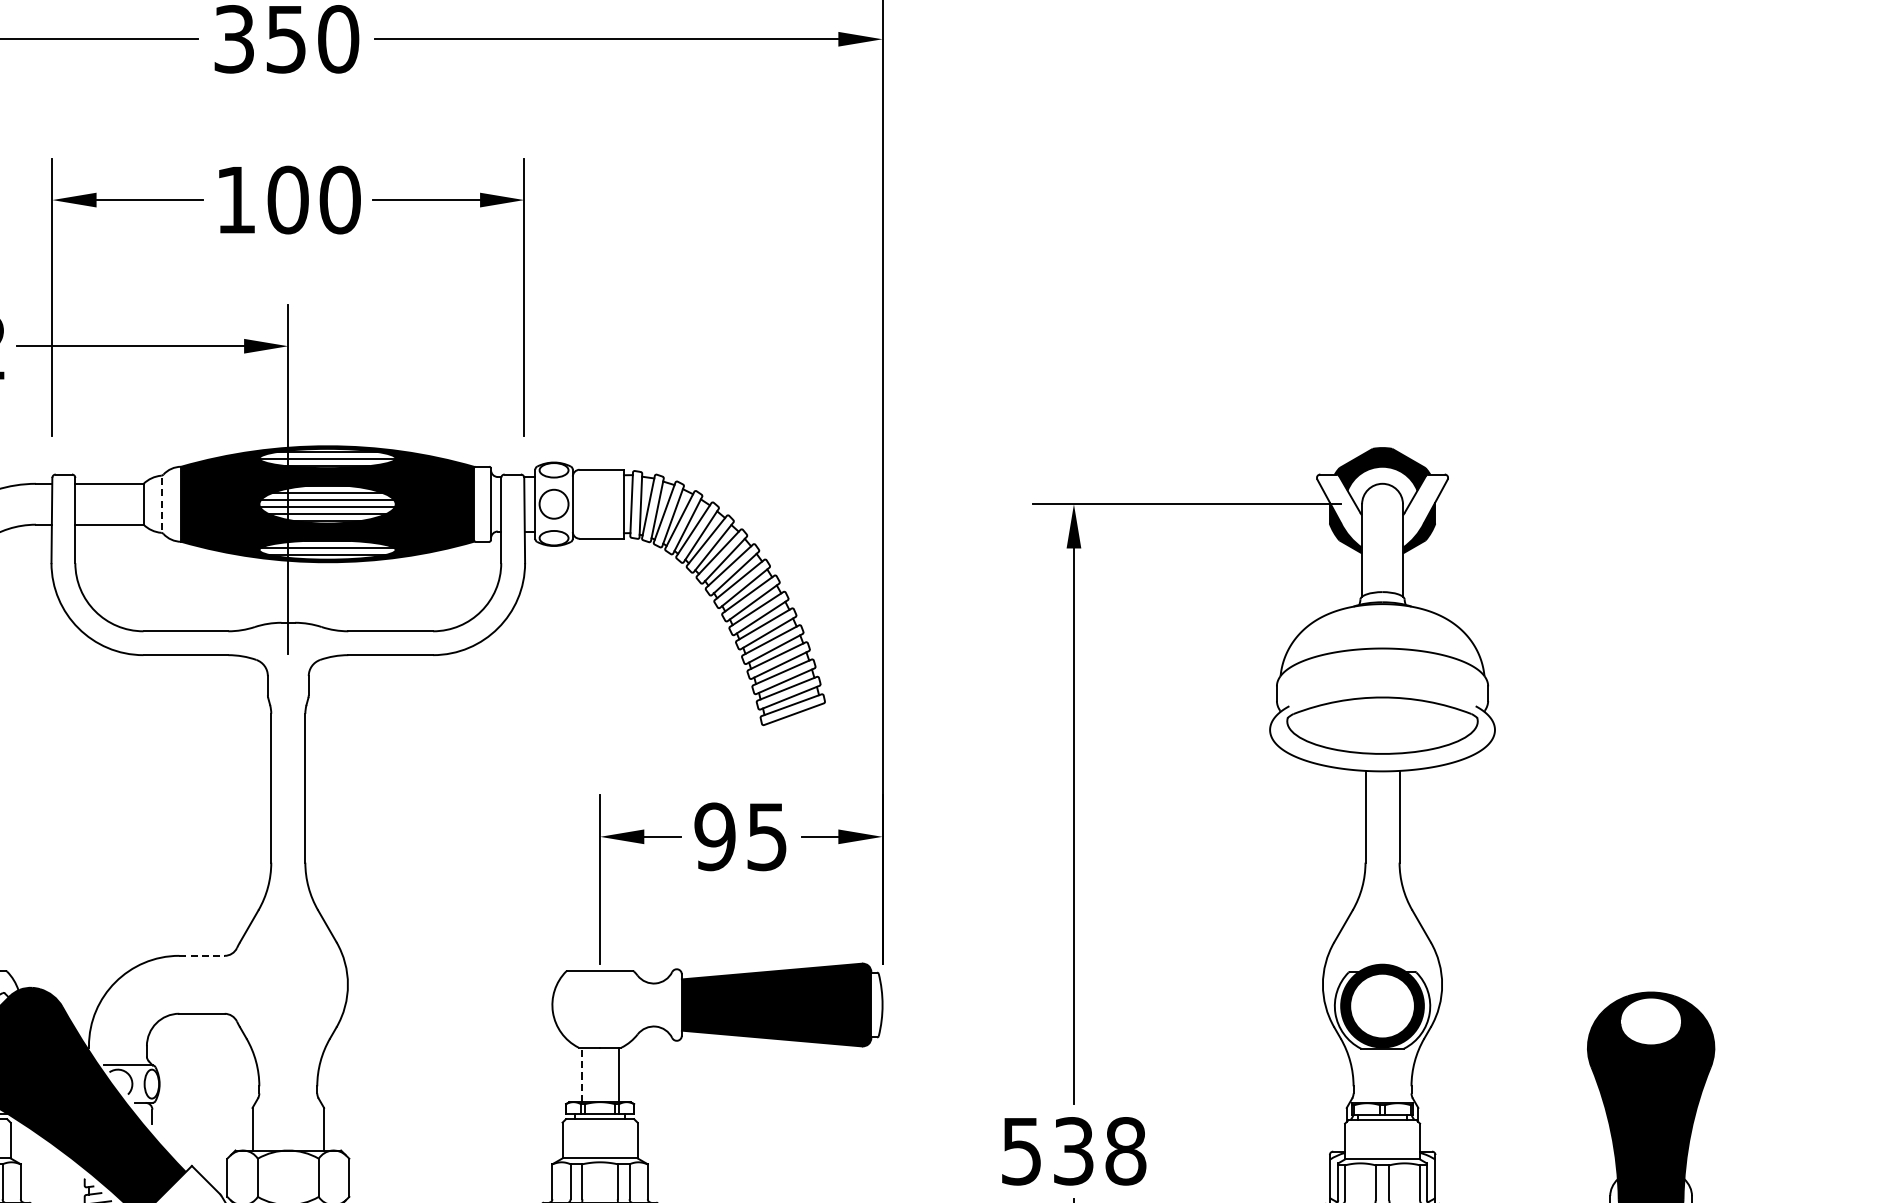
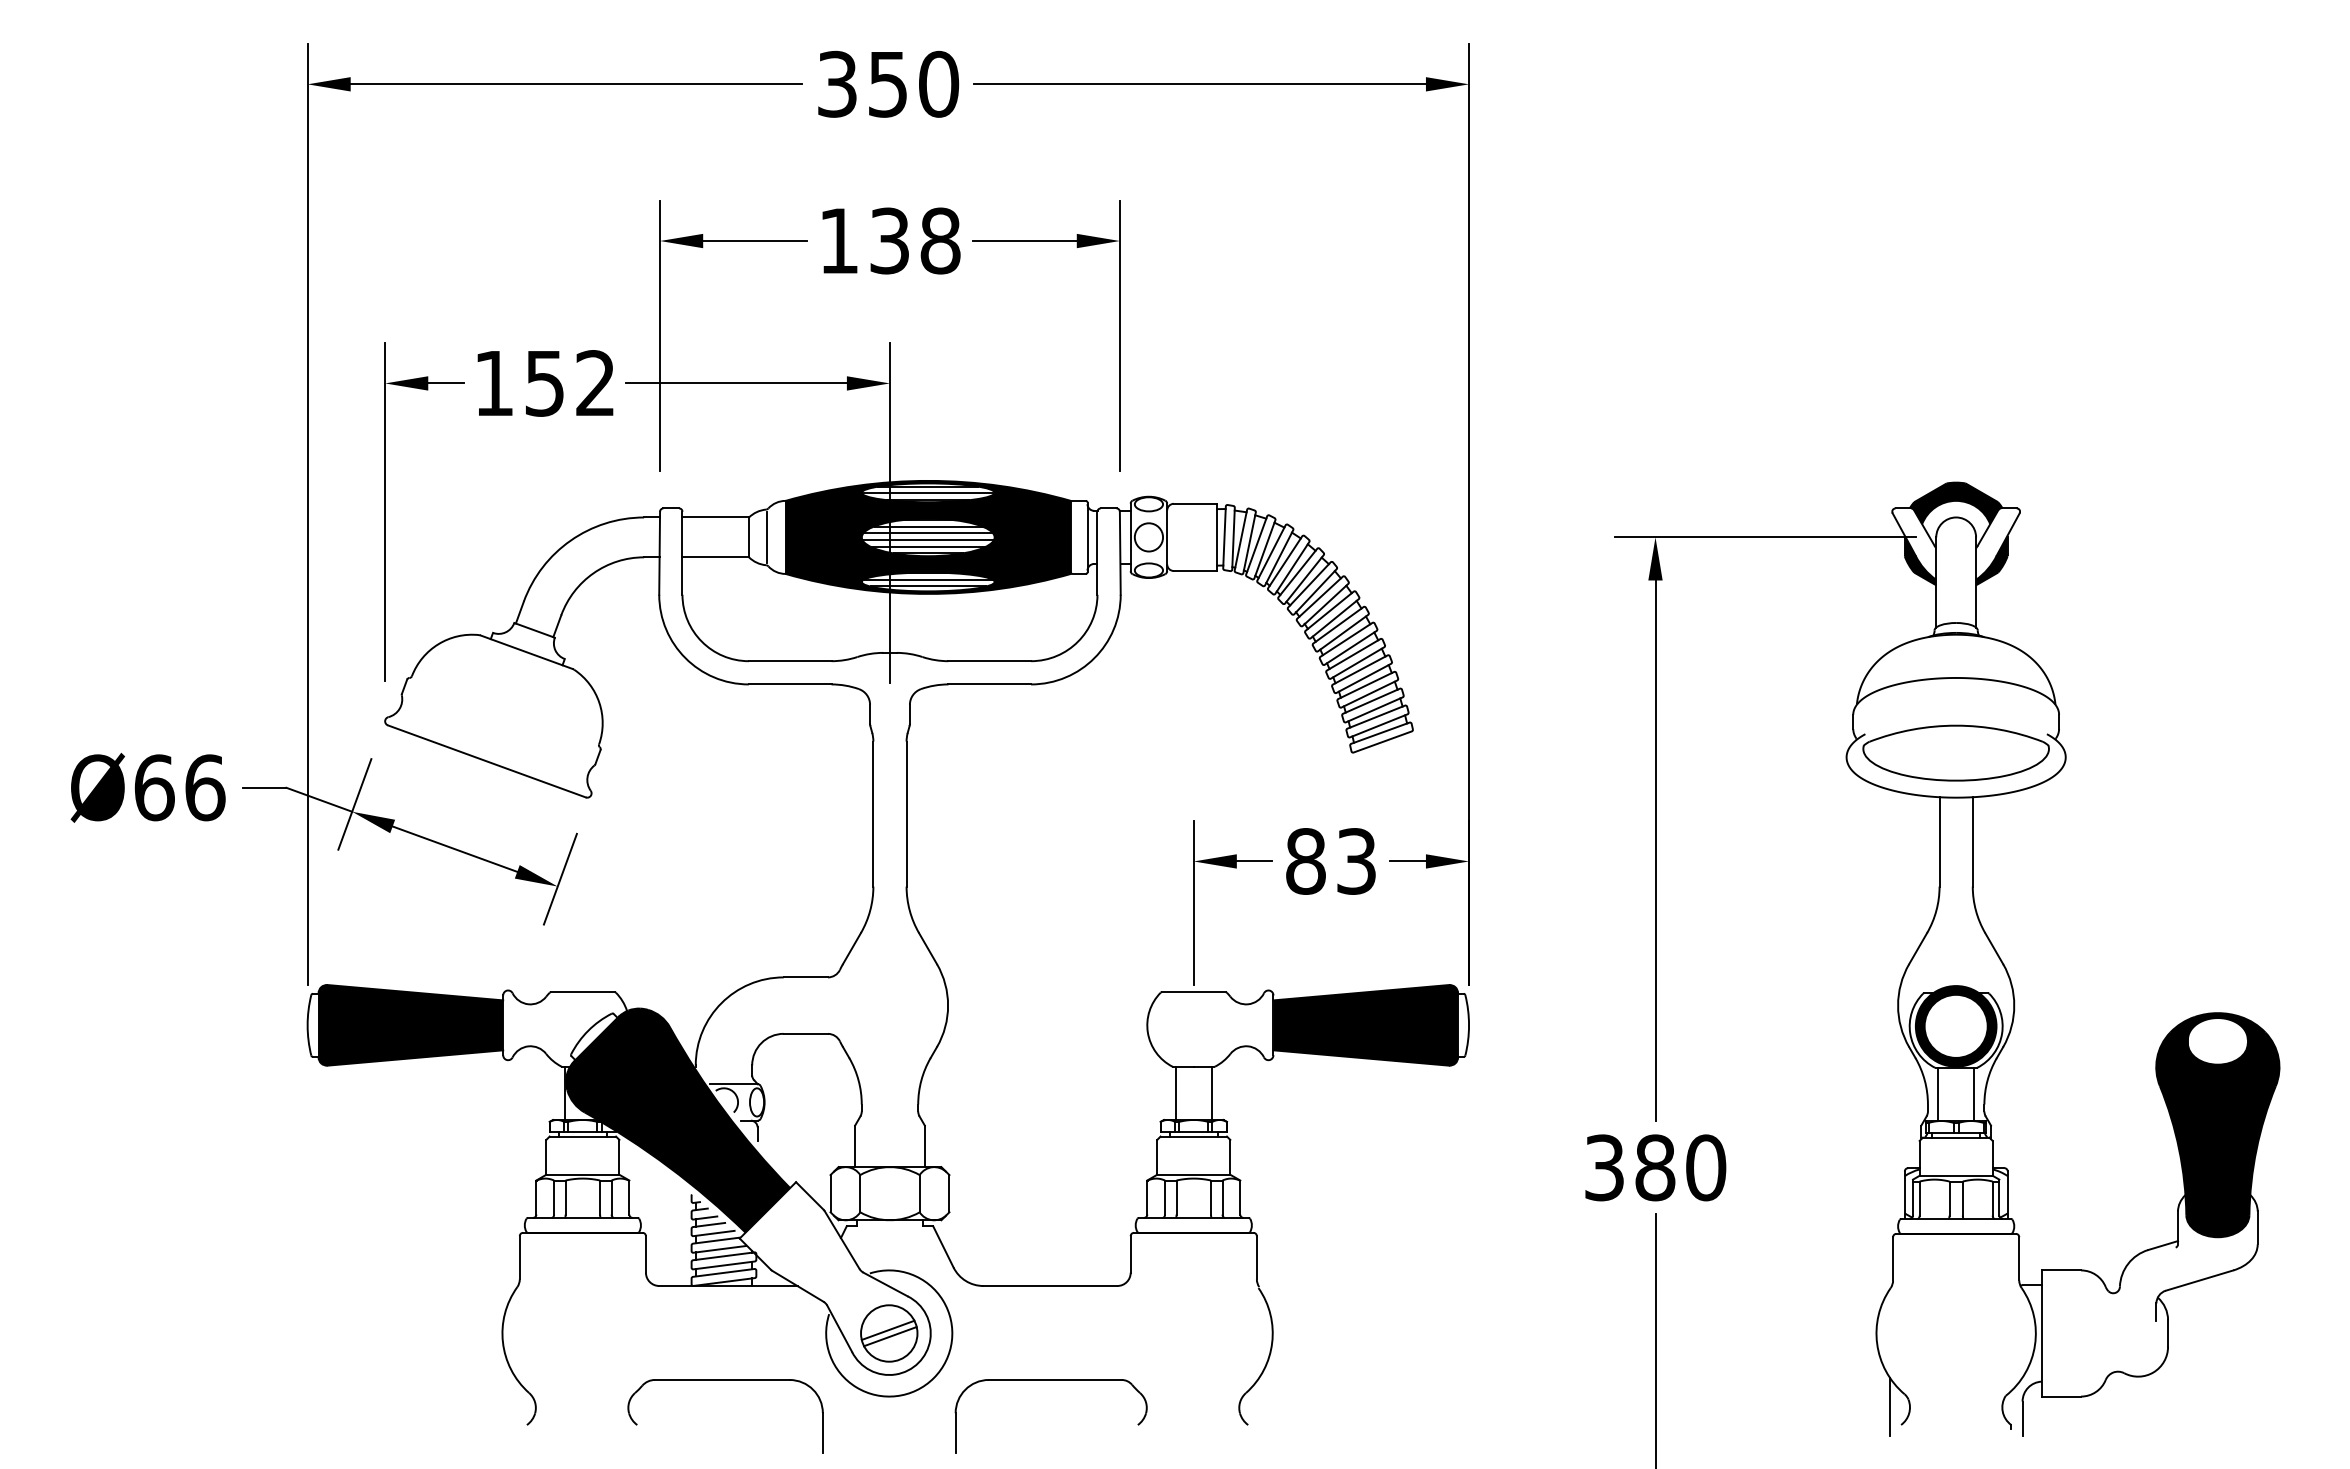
text: (314, 199) -> (915, 240), 100 -> 138
line: (162, 504) -> (767, 537), dashed -> solid
text: (740, 836) -> (1330, 861), 95 -> 83
line: (202, 955) -> (806, 977), dashed -> solid
line: (581, 1074) -> (1175, 1093), dashed -> solid
line: (1364, 1076) -> (1938, 1094), added
line: (1401, 1076) -> (1974, 1094), added
text: (1073, 1150) -> (1655, 1167), 538 -> 380

